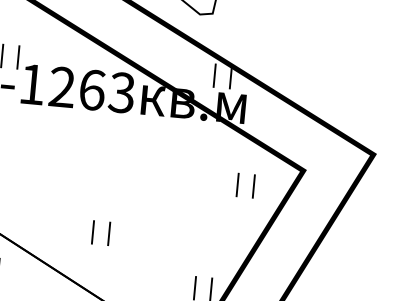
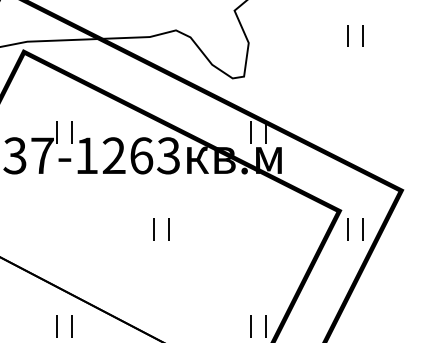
part: (238, 185) -> (348, 229), moved
part: (93, 232) -> (154, 229), moved

